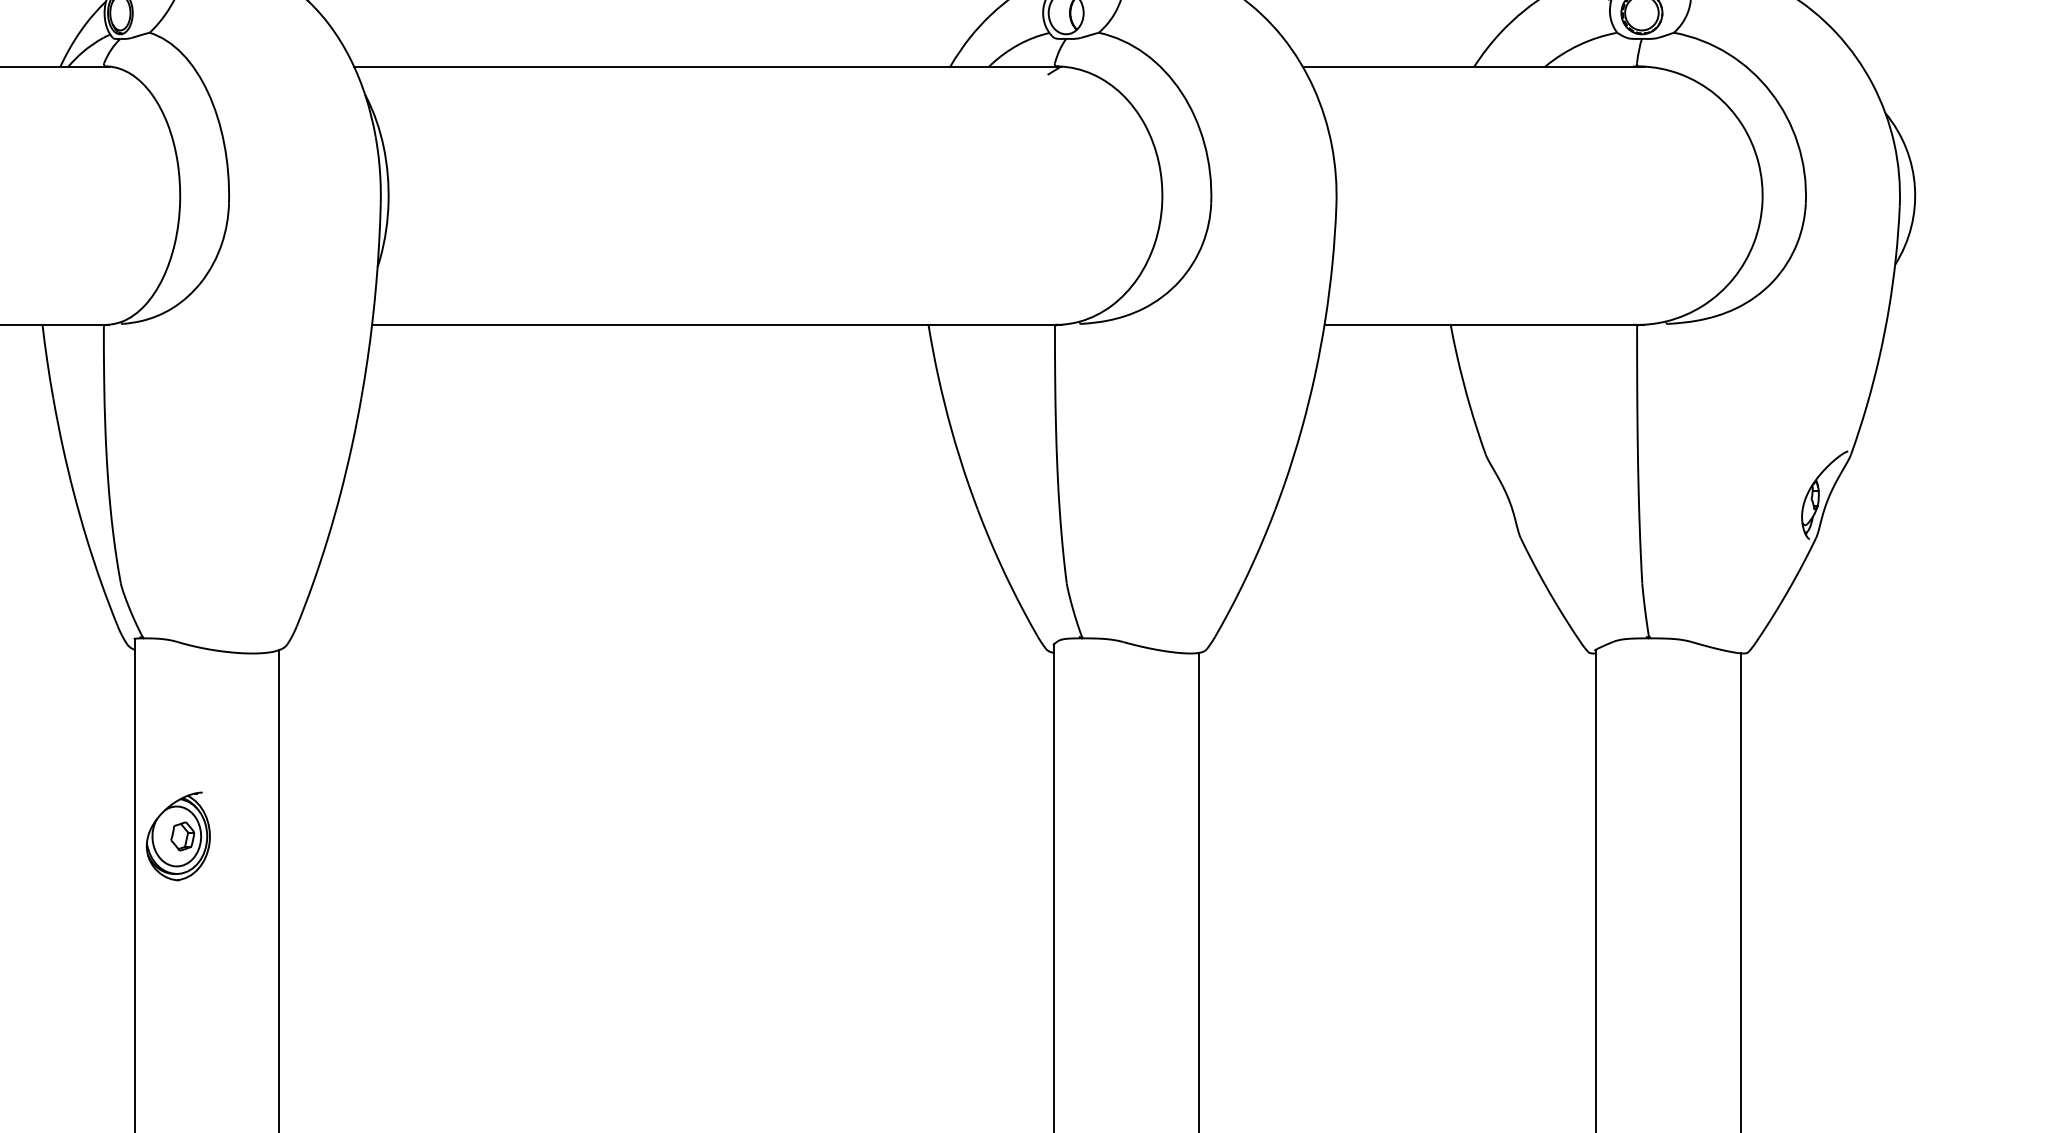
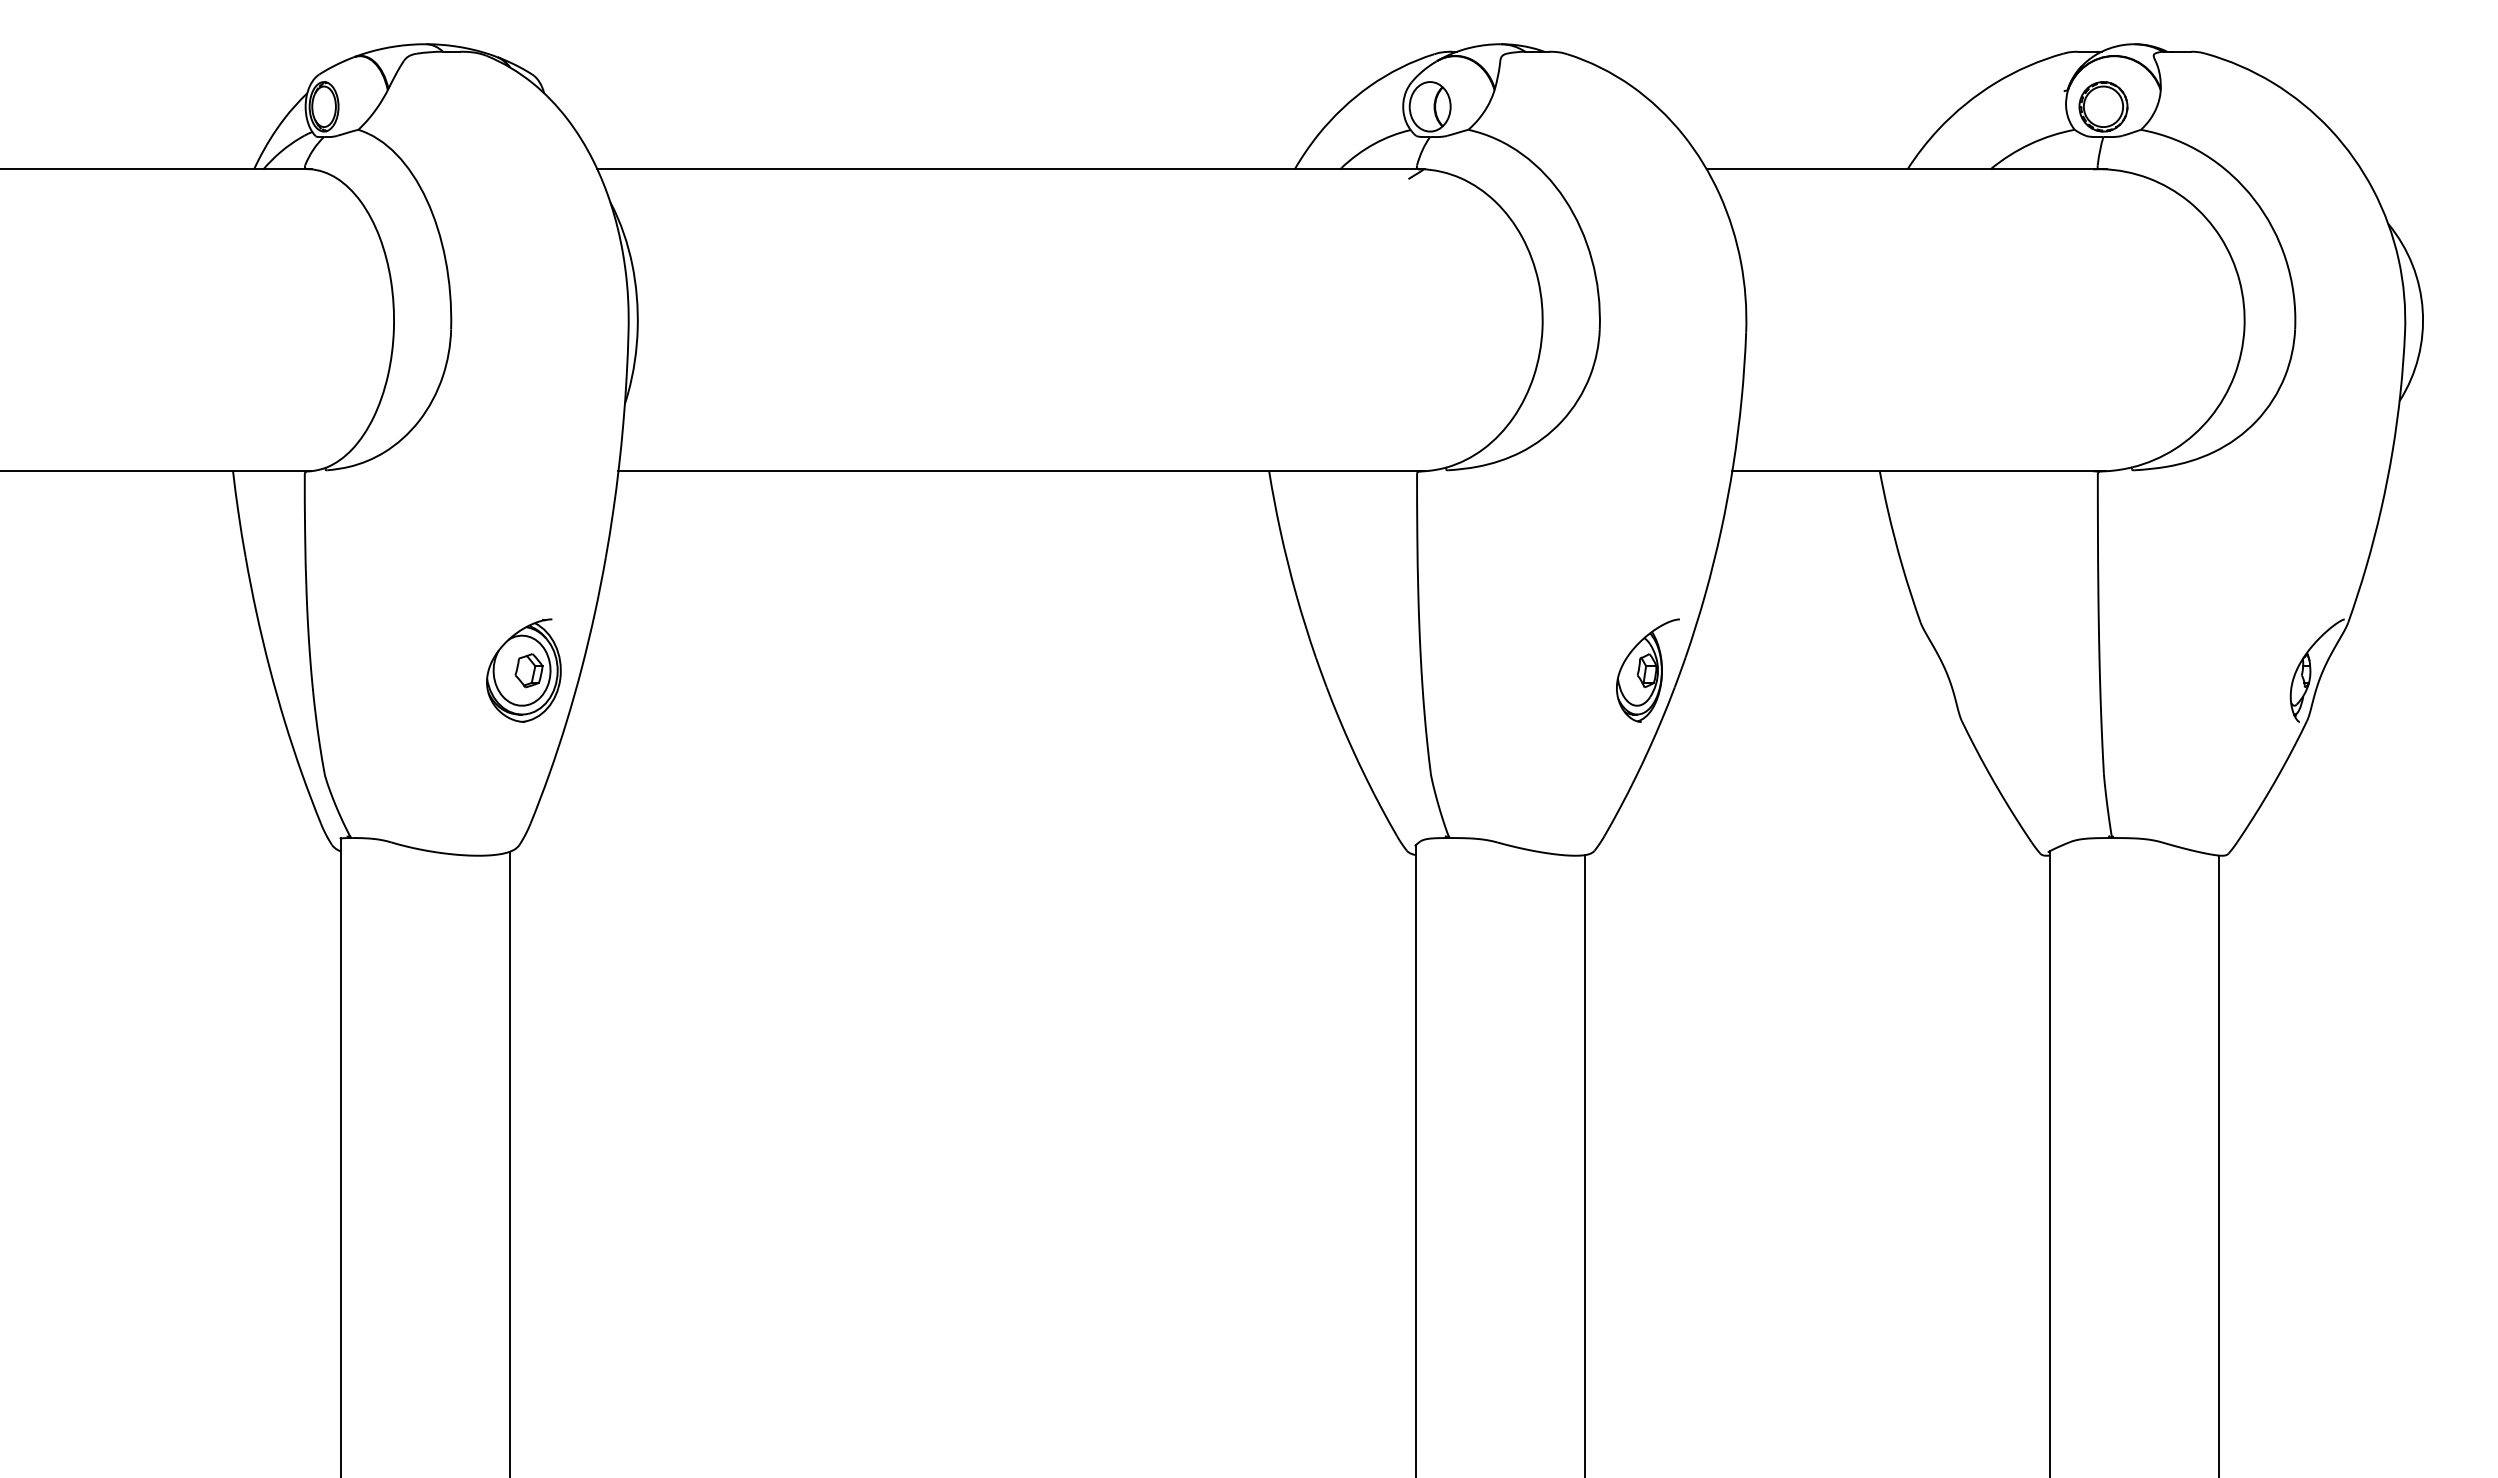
part: (1252, 495) -> (1647, 670), added
part: (178, 836) -> (523, 670), moved

